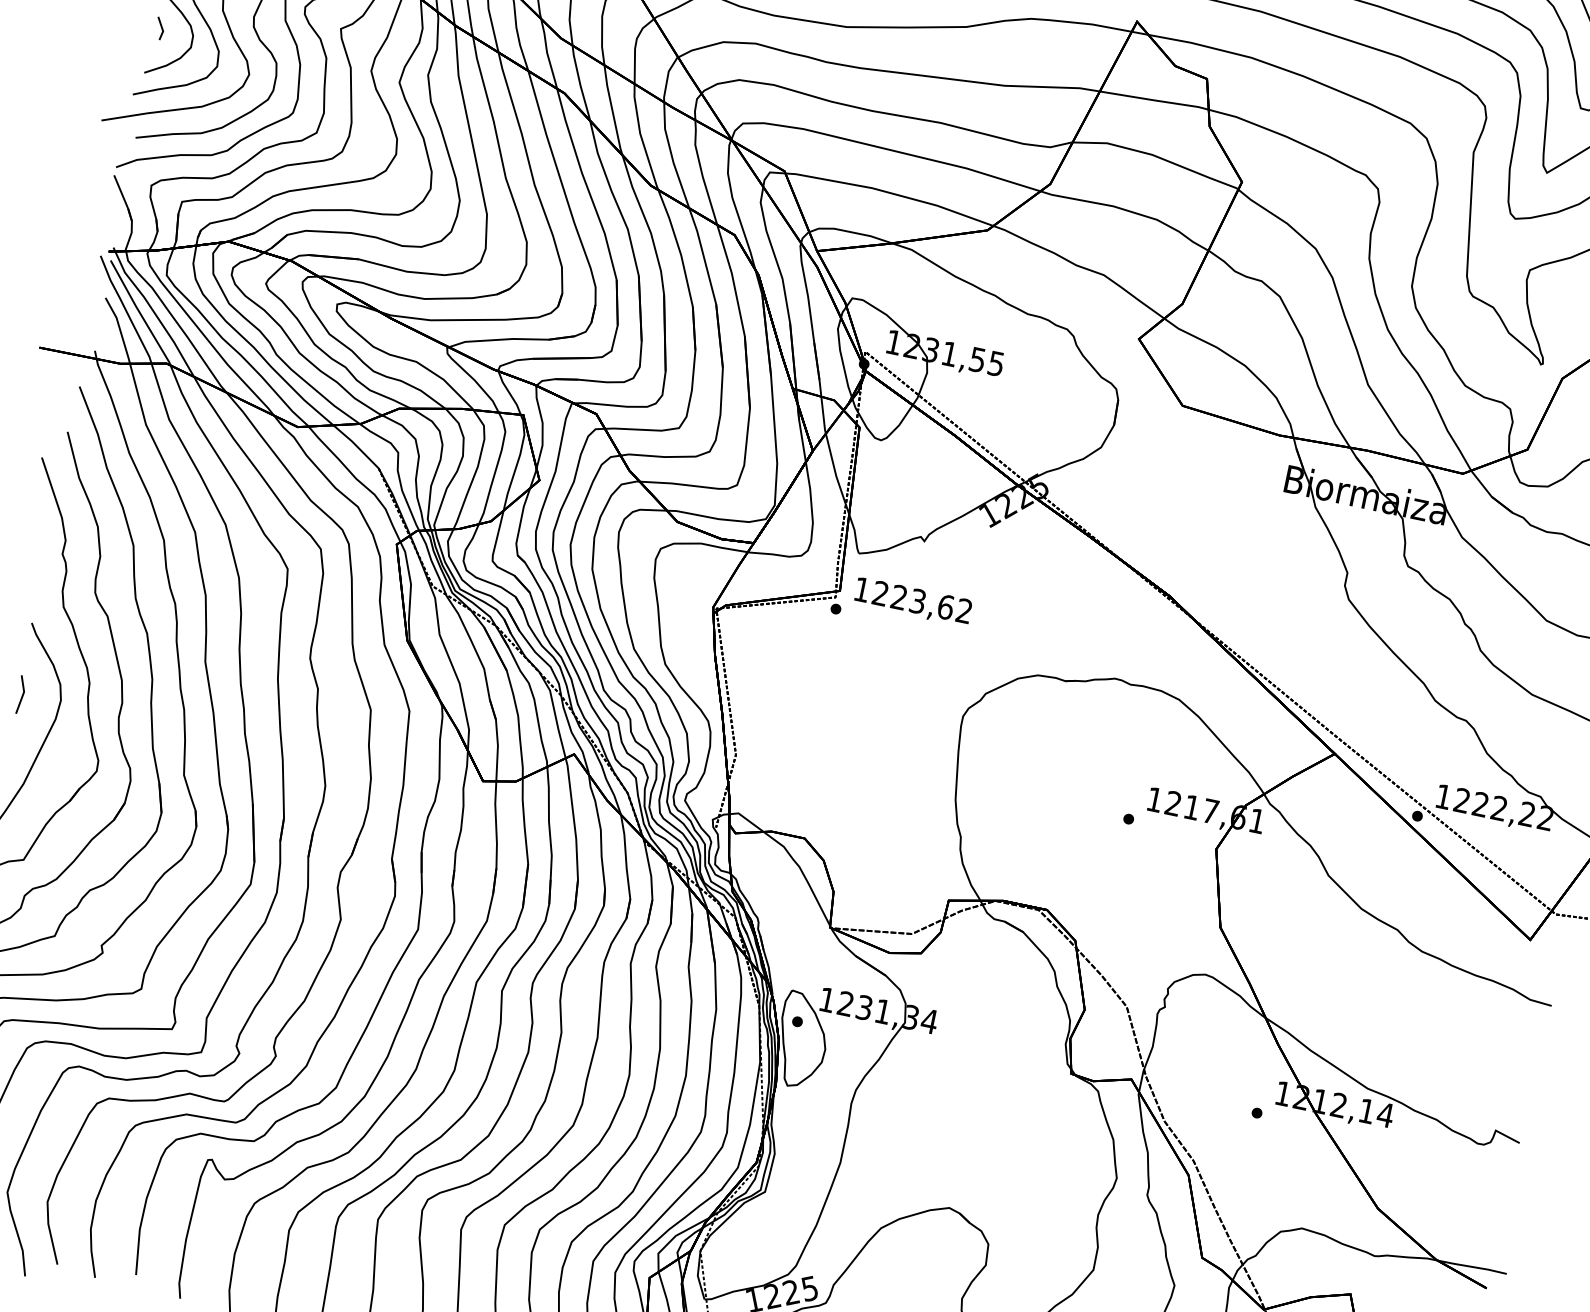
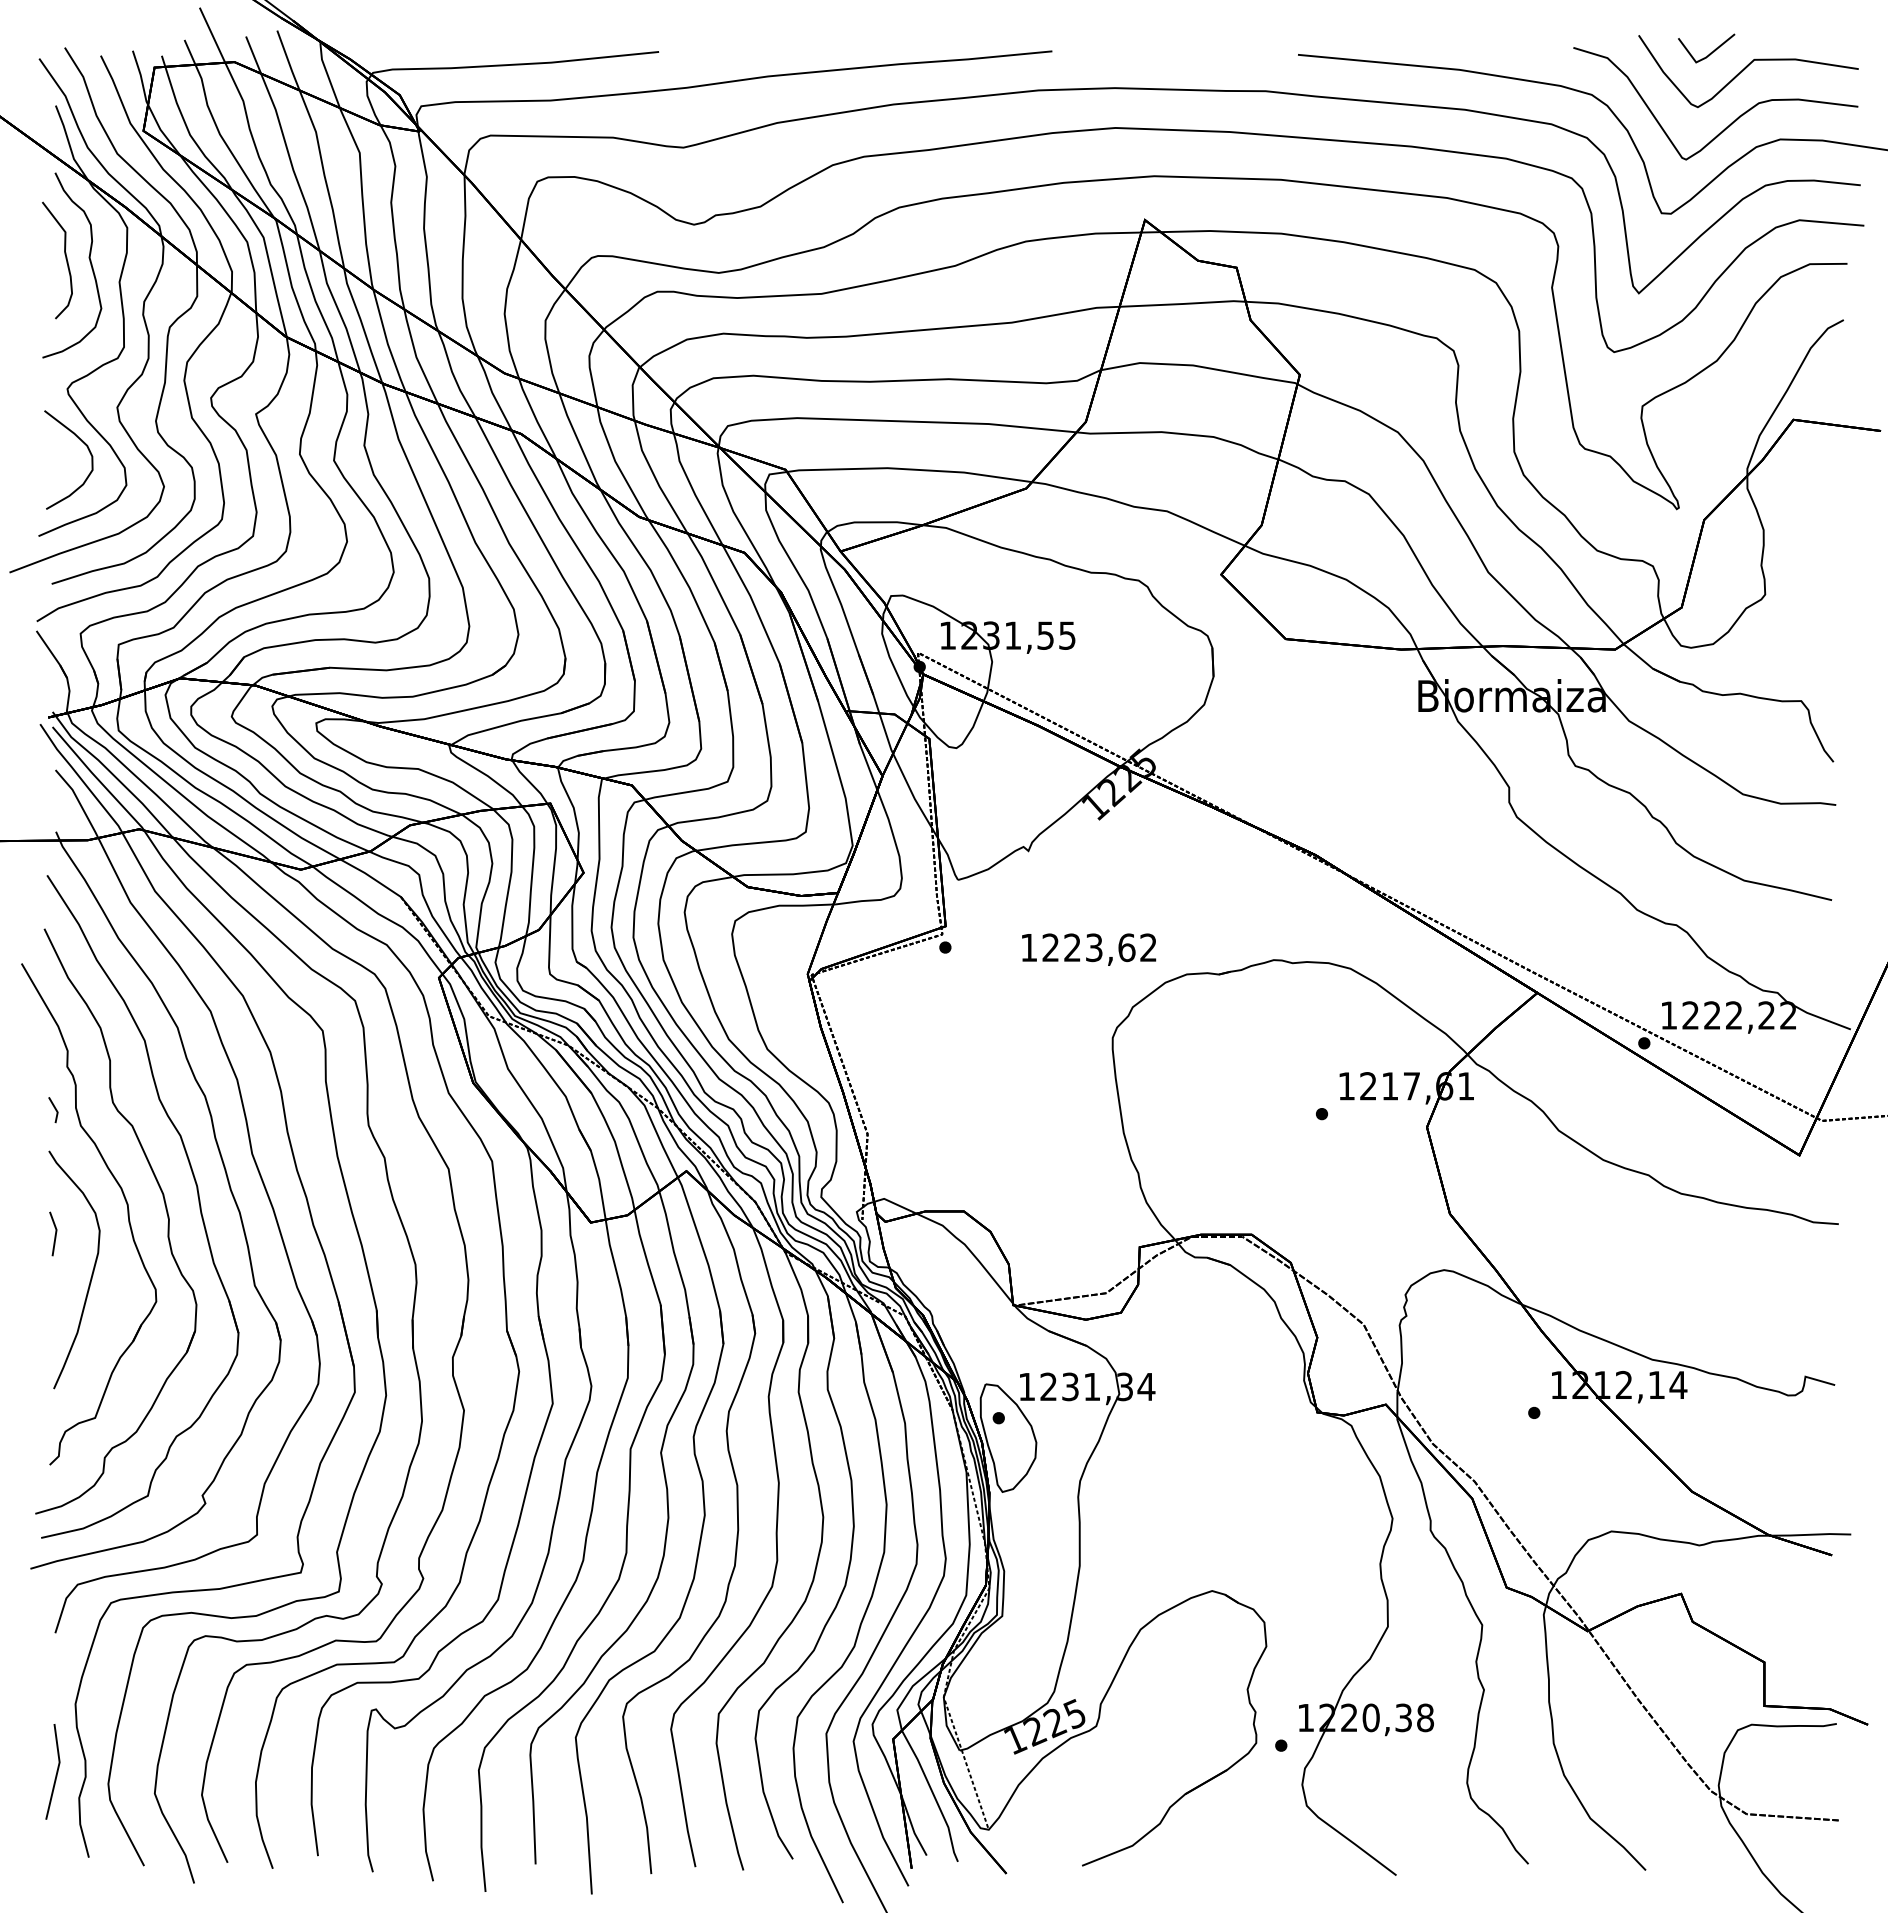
line: (160, 28) -> (54, 1109), moved
text: (913, 602) -> (1089, 949), moved

